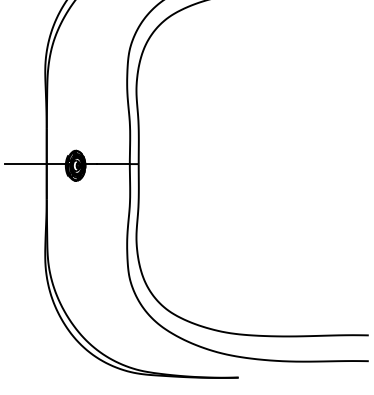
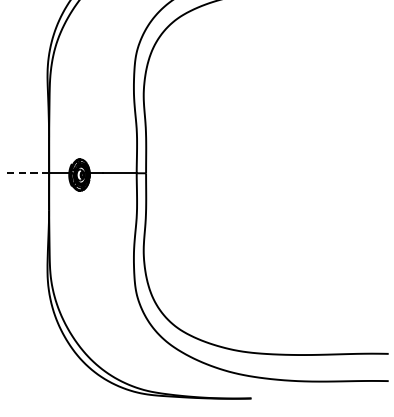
line: (25, 164) -> (26, 173), solid -> dashed

